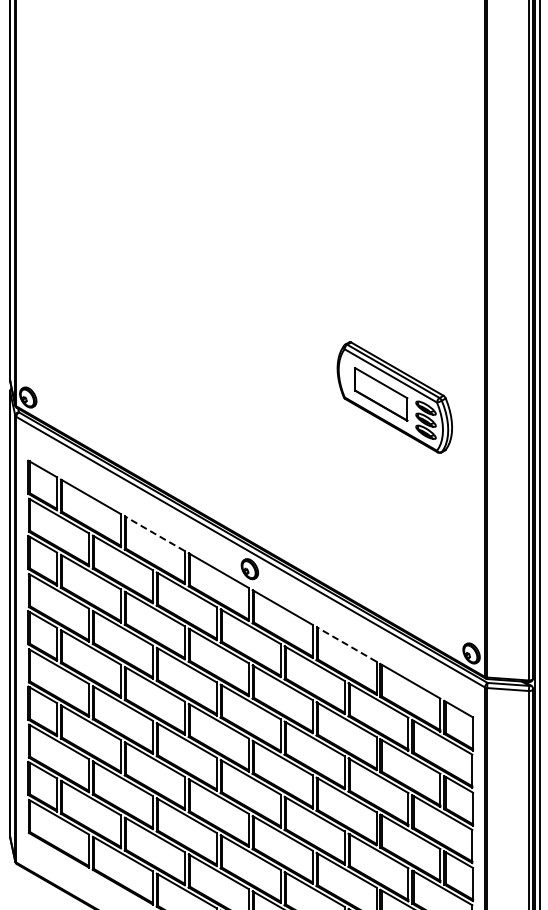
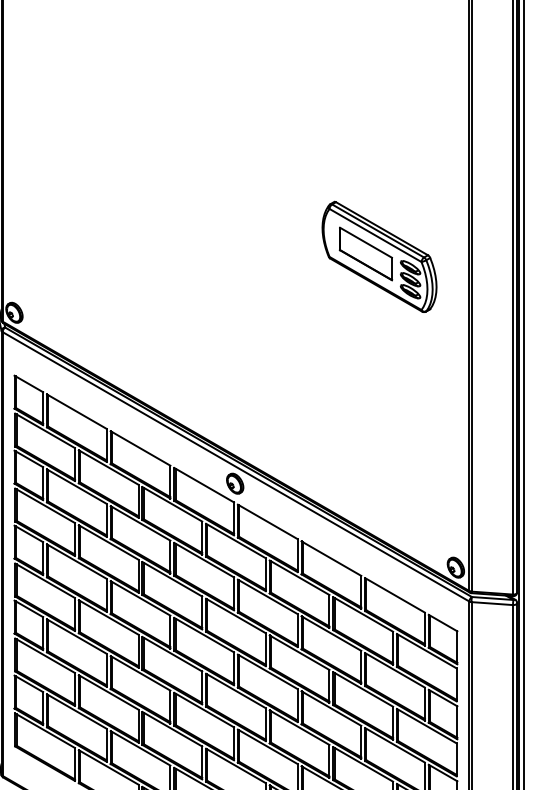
part: (394, 397) -> (379, 257), moved
line: (154, 533) -> (140, 448), dashed -> solid
line: (346, 644) -> (331, 558), dashed -> solid

